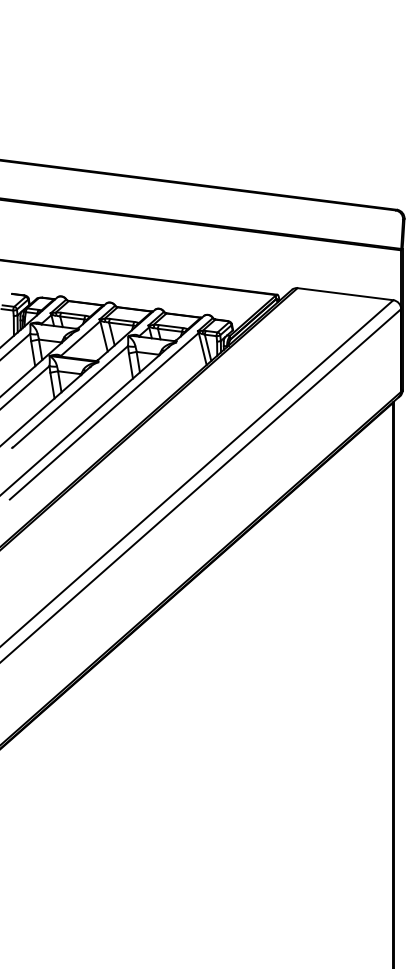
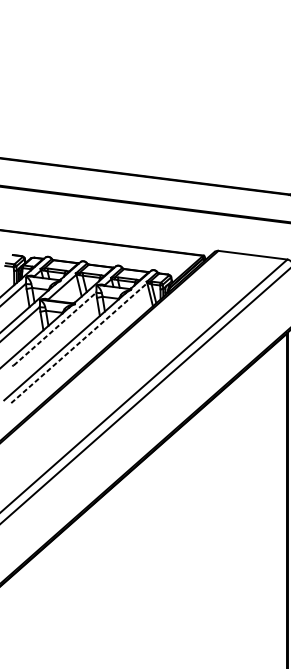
line: (71, 396) -> (55, 328), solid -> dashed
line: (104, 416) -> (79, 343), solid -> dashed

